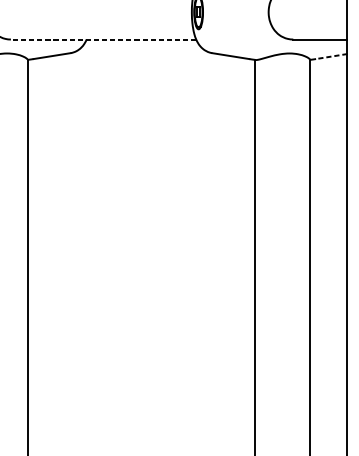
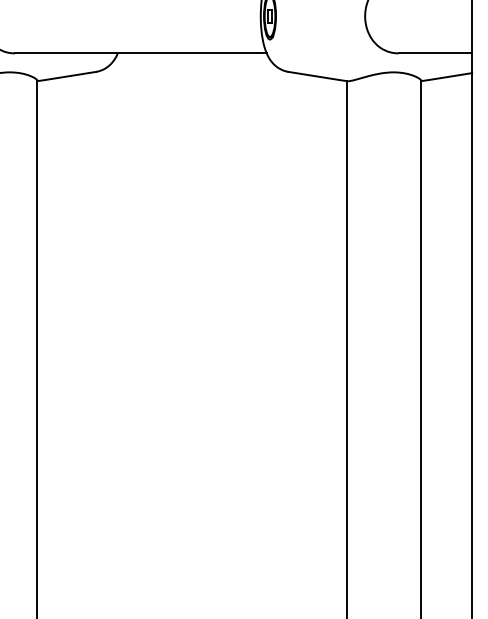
line: (103, 39) -> (140, 53), dashed -> solid
line: (331, 56) -> (450, 76), dashed -> solid

